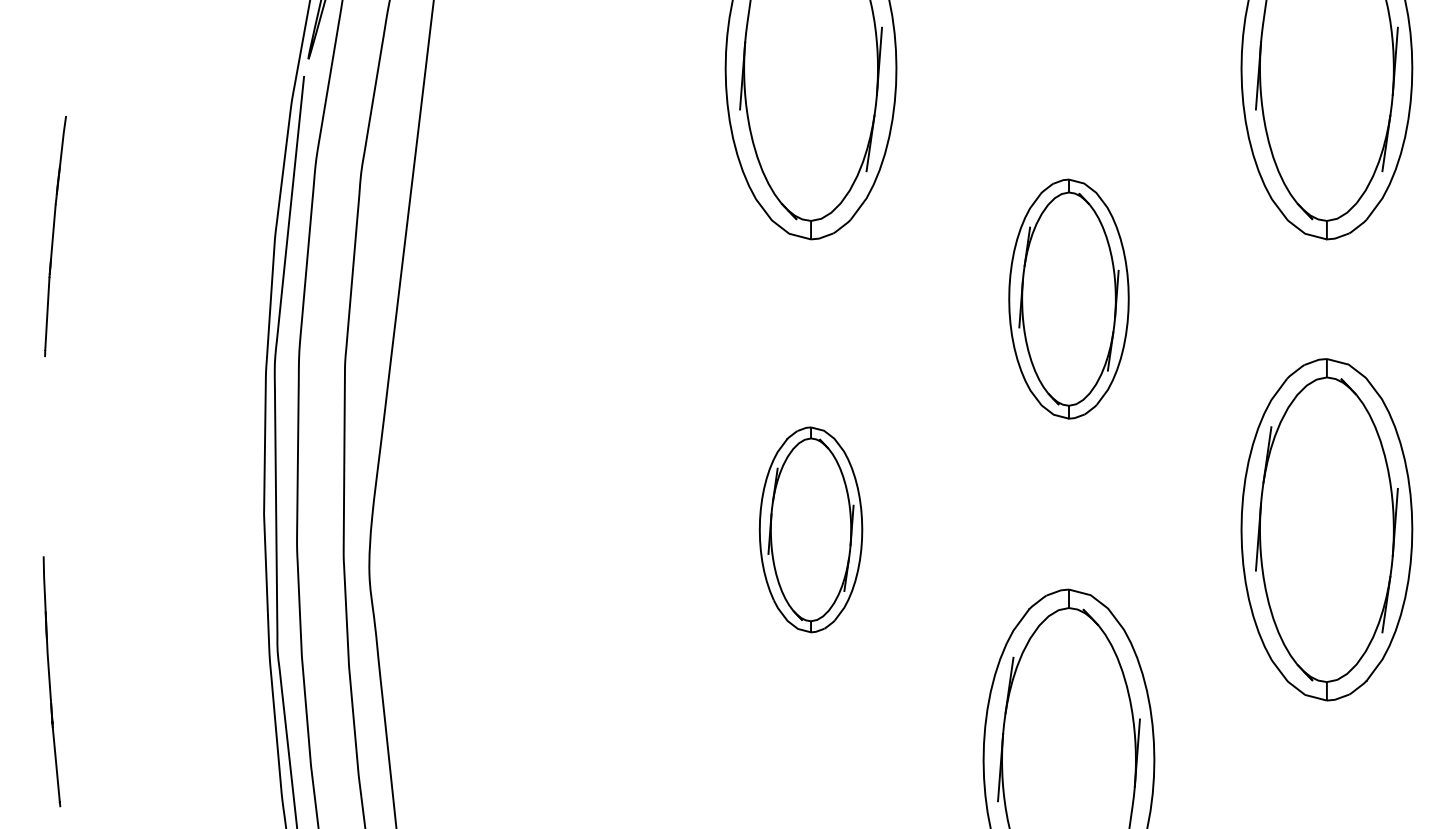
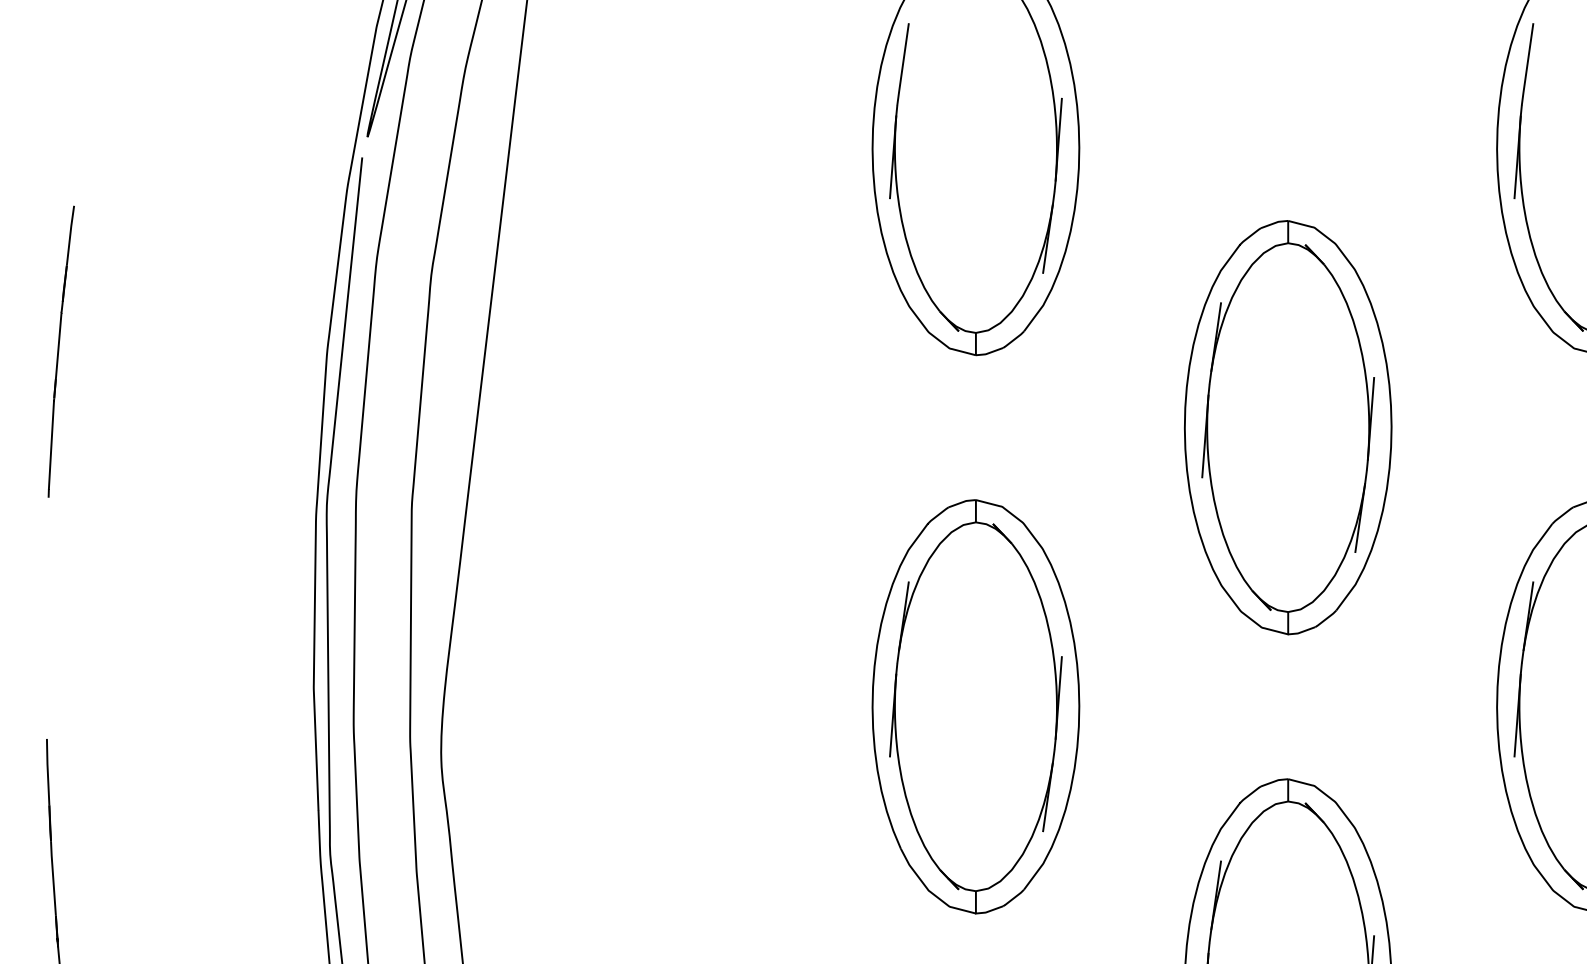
part: (1068, 298) -> (1287, 426), size x1.43
part: (810, 529) -> (975, 706), size x1.67

